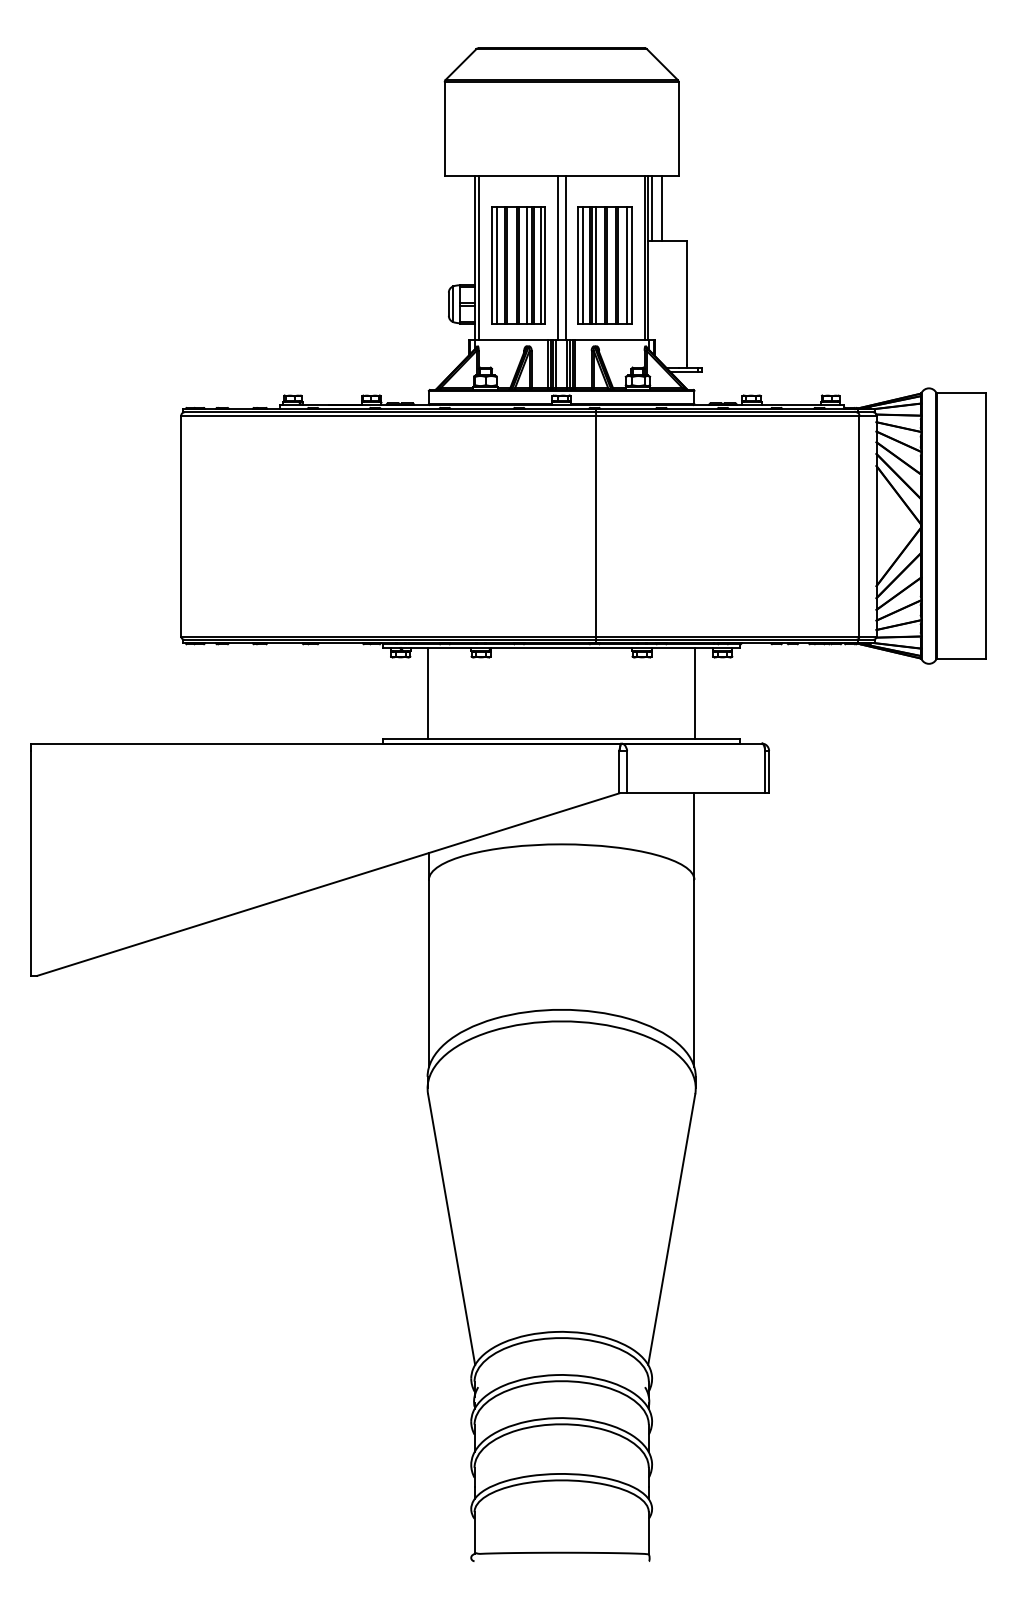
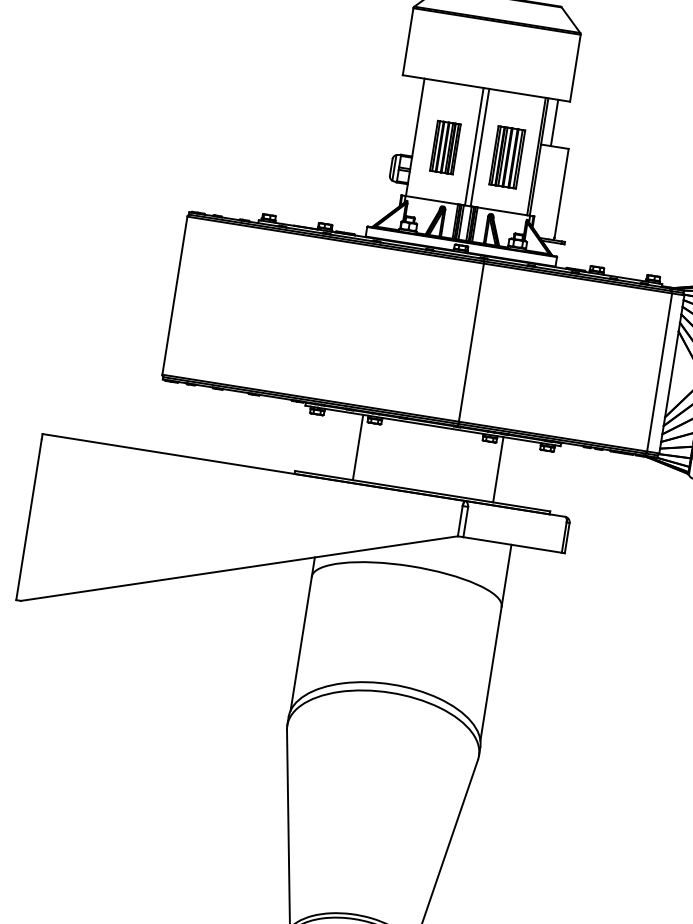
line: (652, 207) -> (547, 121), removed
line: (478, 257) -> (417, 137), removed
part: (518, 265) -> (445, 147), size x0.6
part: (604, 265) -> (506, 157), size x0.7
line: (428, 693) -> (358, 447), moved
line: (695, 693) -> (498, 469), moved

